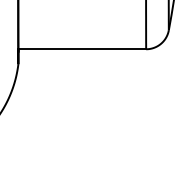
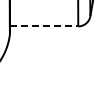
line: (83, 49) -> (44, 26), solid -> dashed

